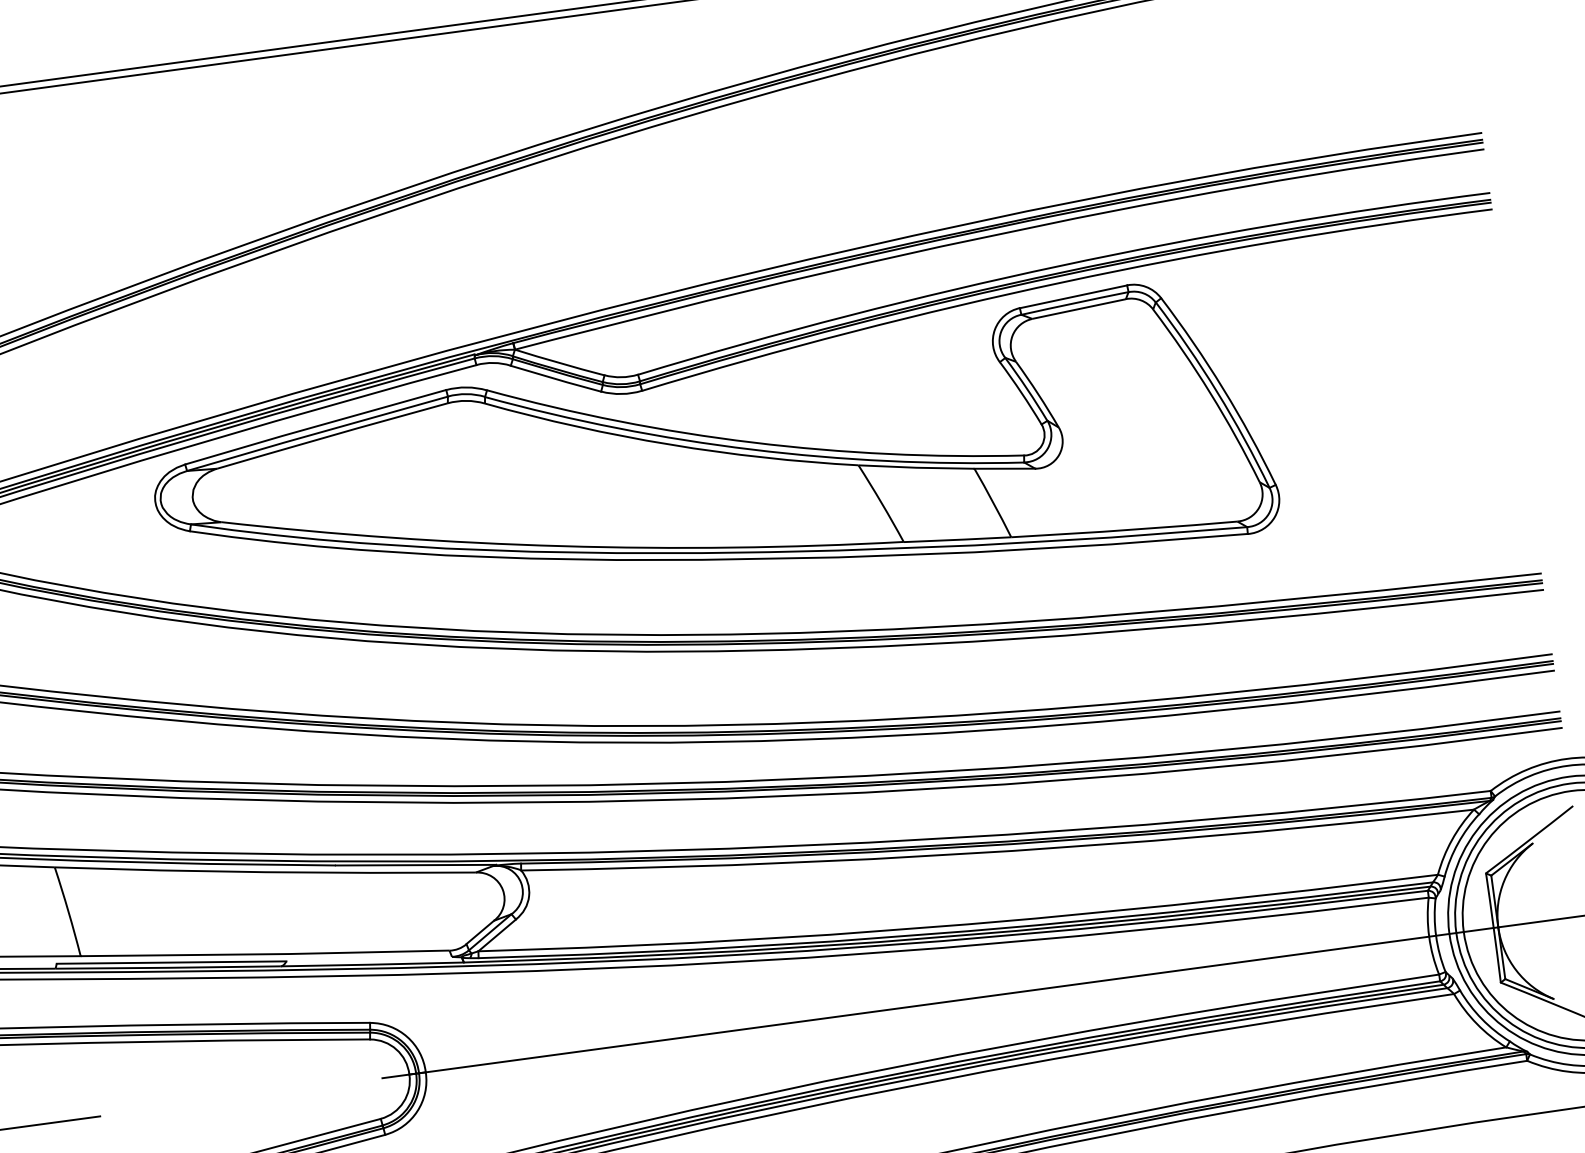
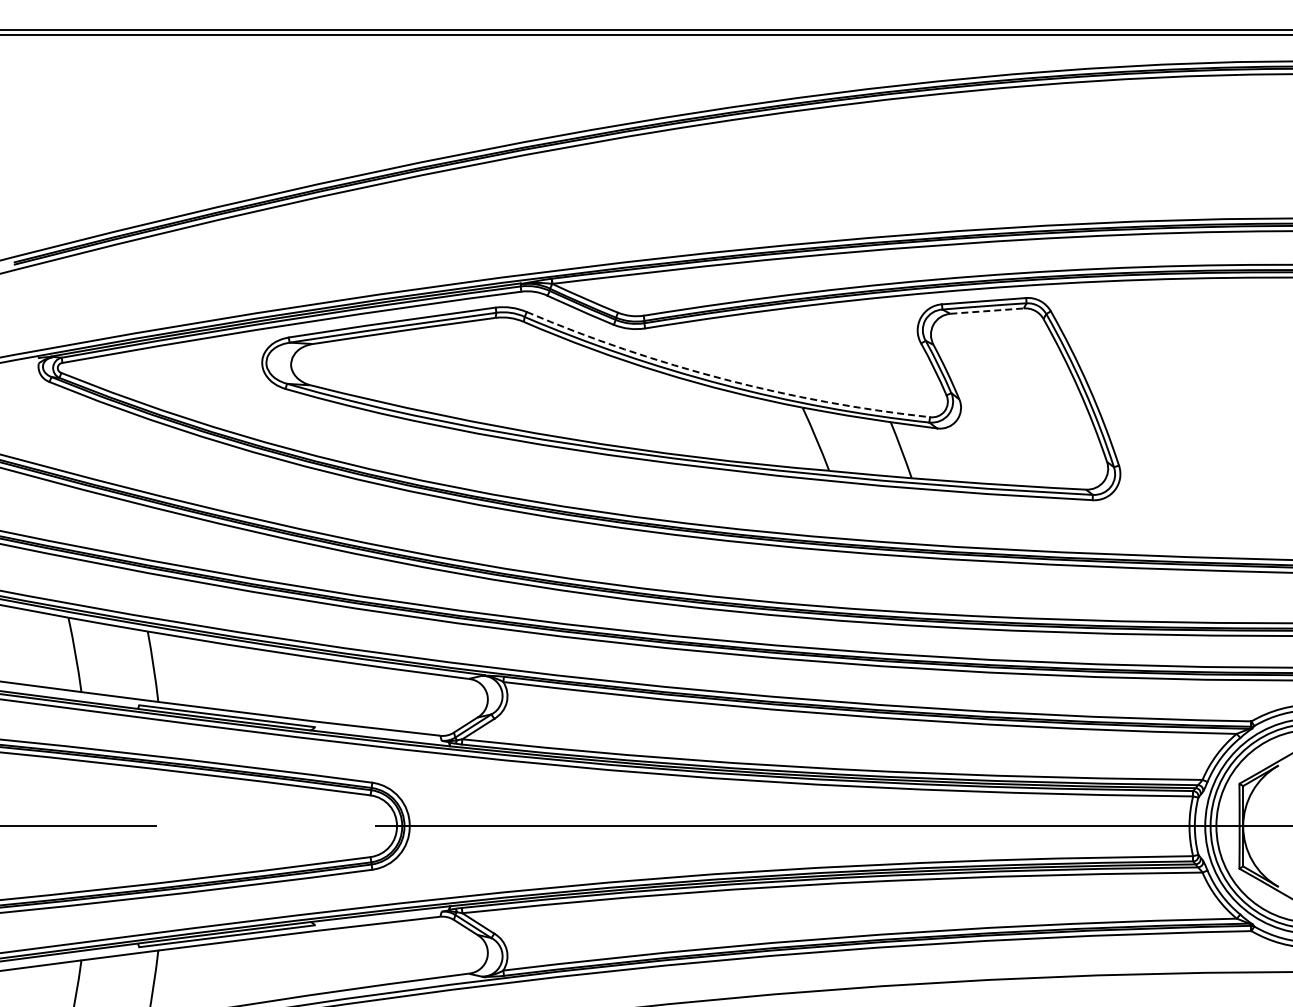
line: (1078, 309) -> (986, 311), solid -> dashed
arc: (753, 442) -> (724, 379), solid -> dashed

